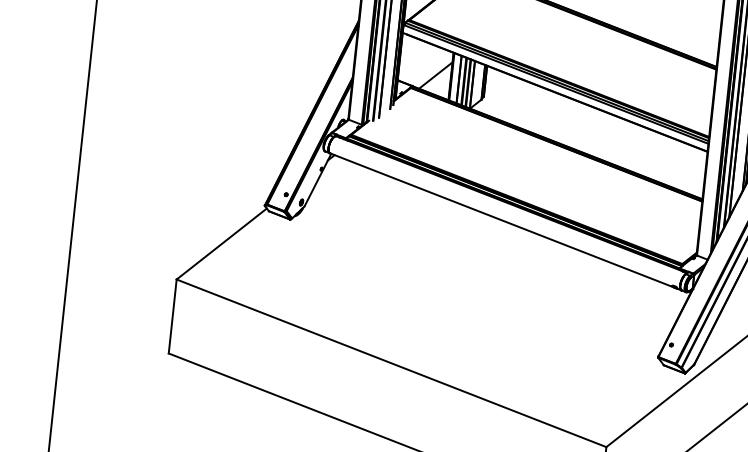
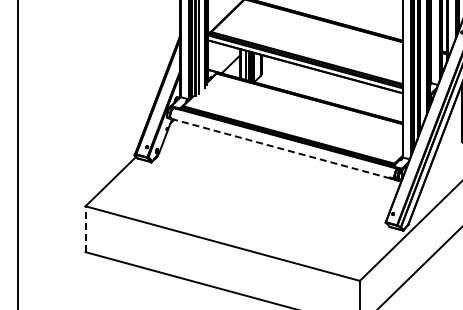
line: (505, 222) -> (283, 149), solid -> dashed
line: (172, 316) -> (85, 229), solid -> dashed

